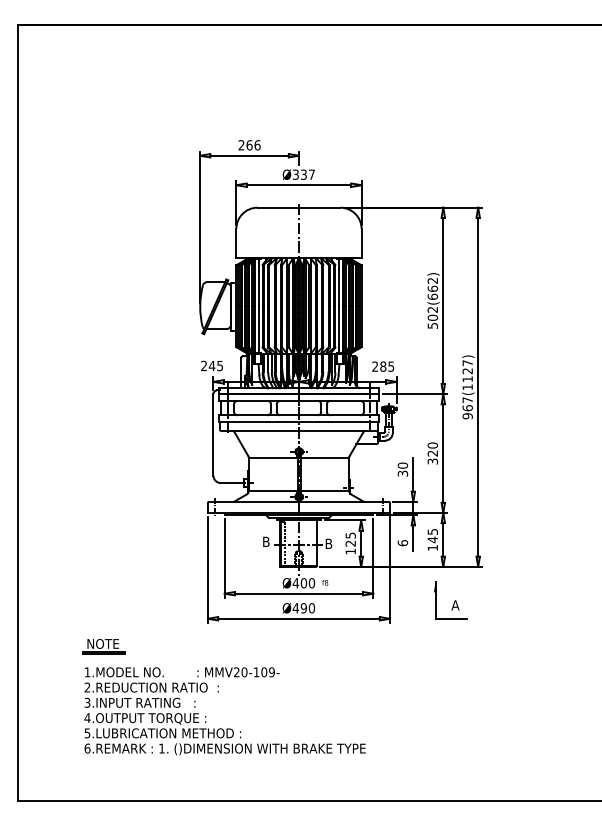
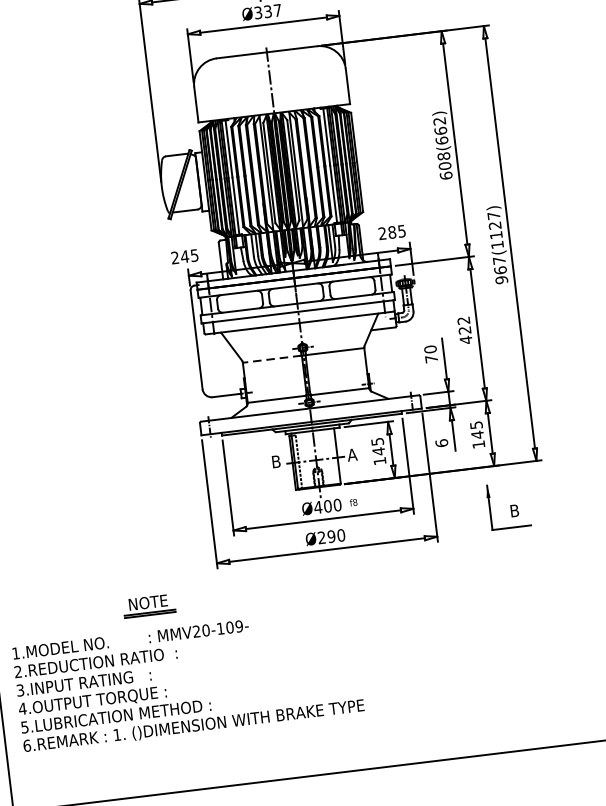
text: (432, 317) -> (444, 165), 502(662) -> 608(662)
text: (432, 453) -> (464, 330), 320 -> 422
line: (272, 458) -> (271, 359), solid -> dashed
text: (402, 473) -> (431, 358), 30 -> 70
text: (328, 543) -> (351, 454), B -> A
text: (350, 543) -> (378, 451), 125 -> 145
text: (455, 605) -> (514, 511), A -> B
text: (295, 608) -> (321, 538), Ø490 -> Ø290
part: (103, 646) -> (148, 605), moved
text: (224, 711) -> (187, 680), moved

